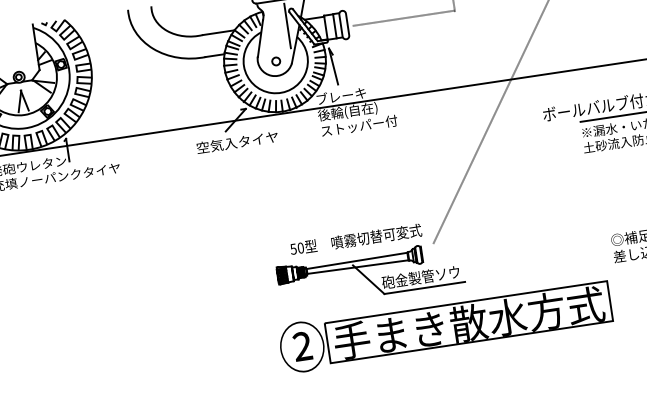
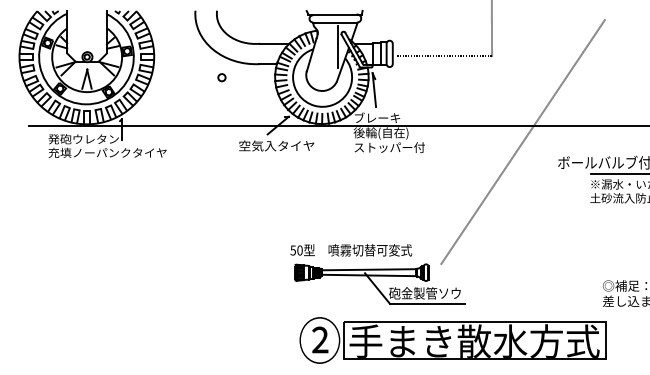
part: (275, 61) -> (221, 77), moved
text: (356, 239) -> (351, 250), moved
part: (445, 325) -> (452, 340), moved

